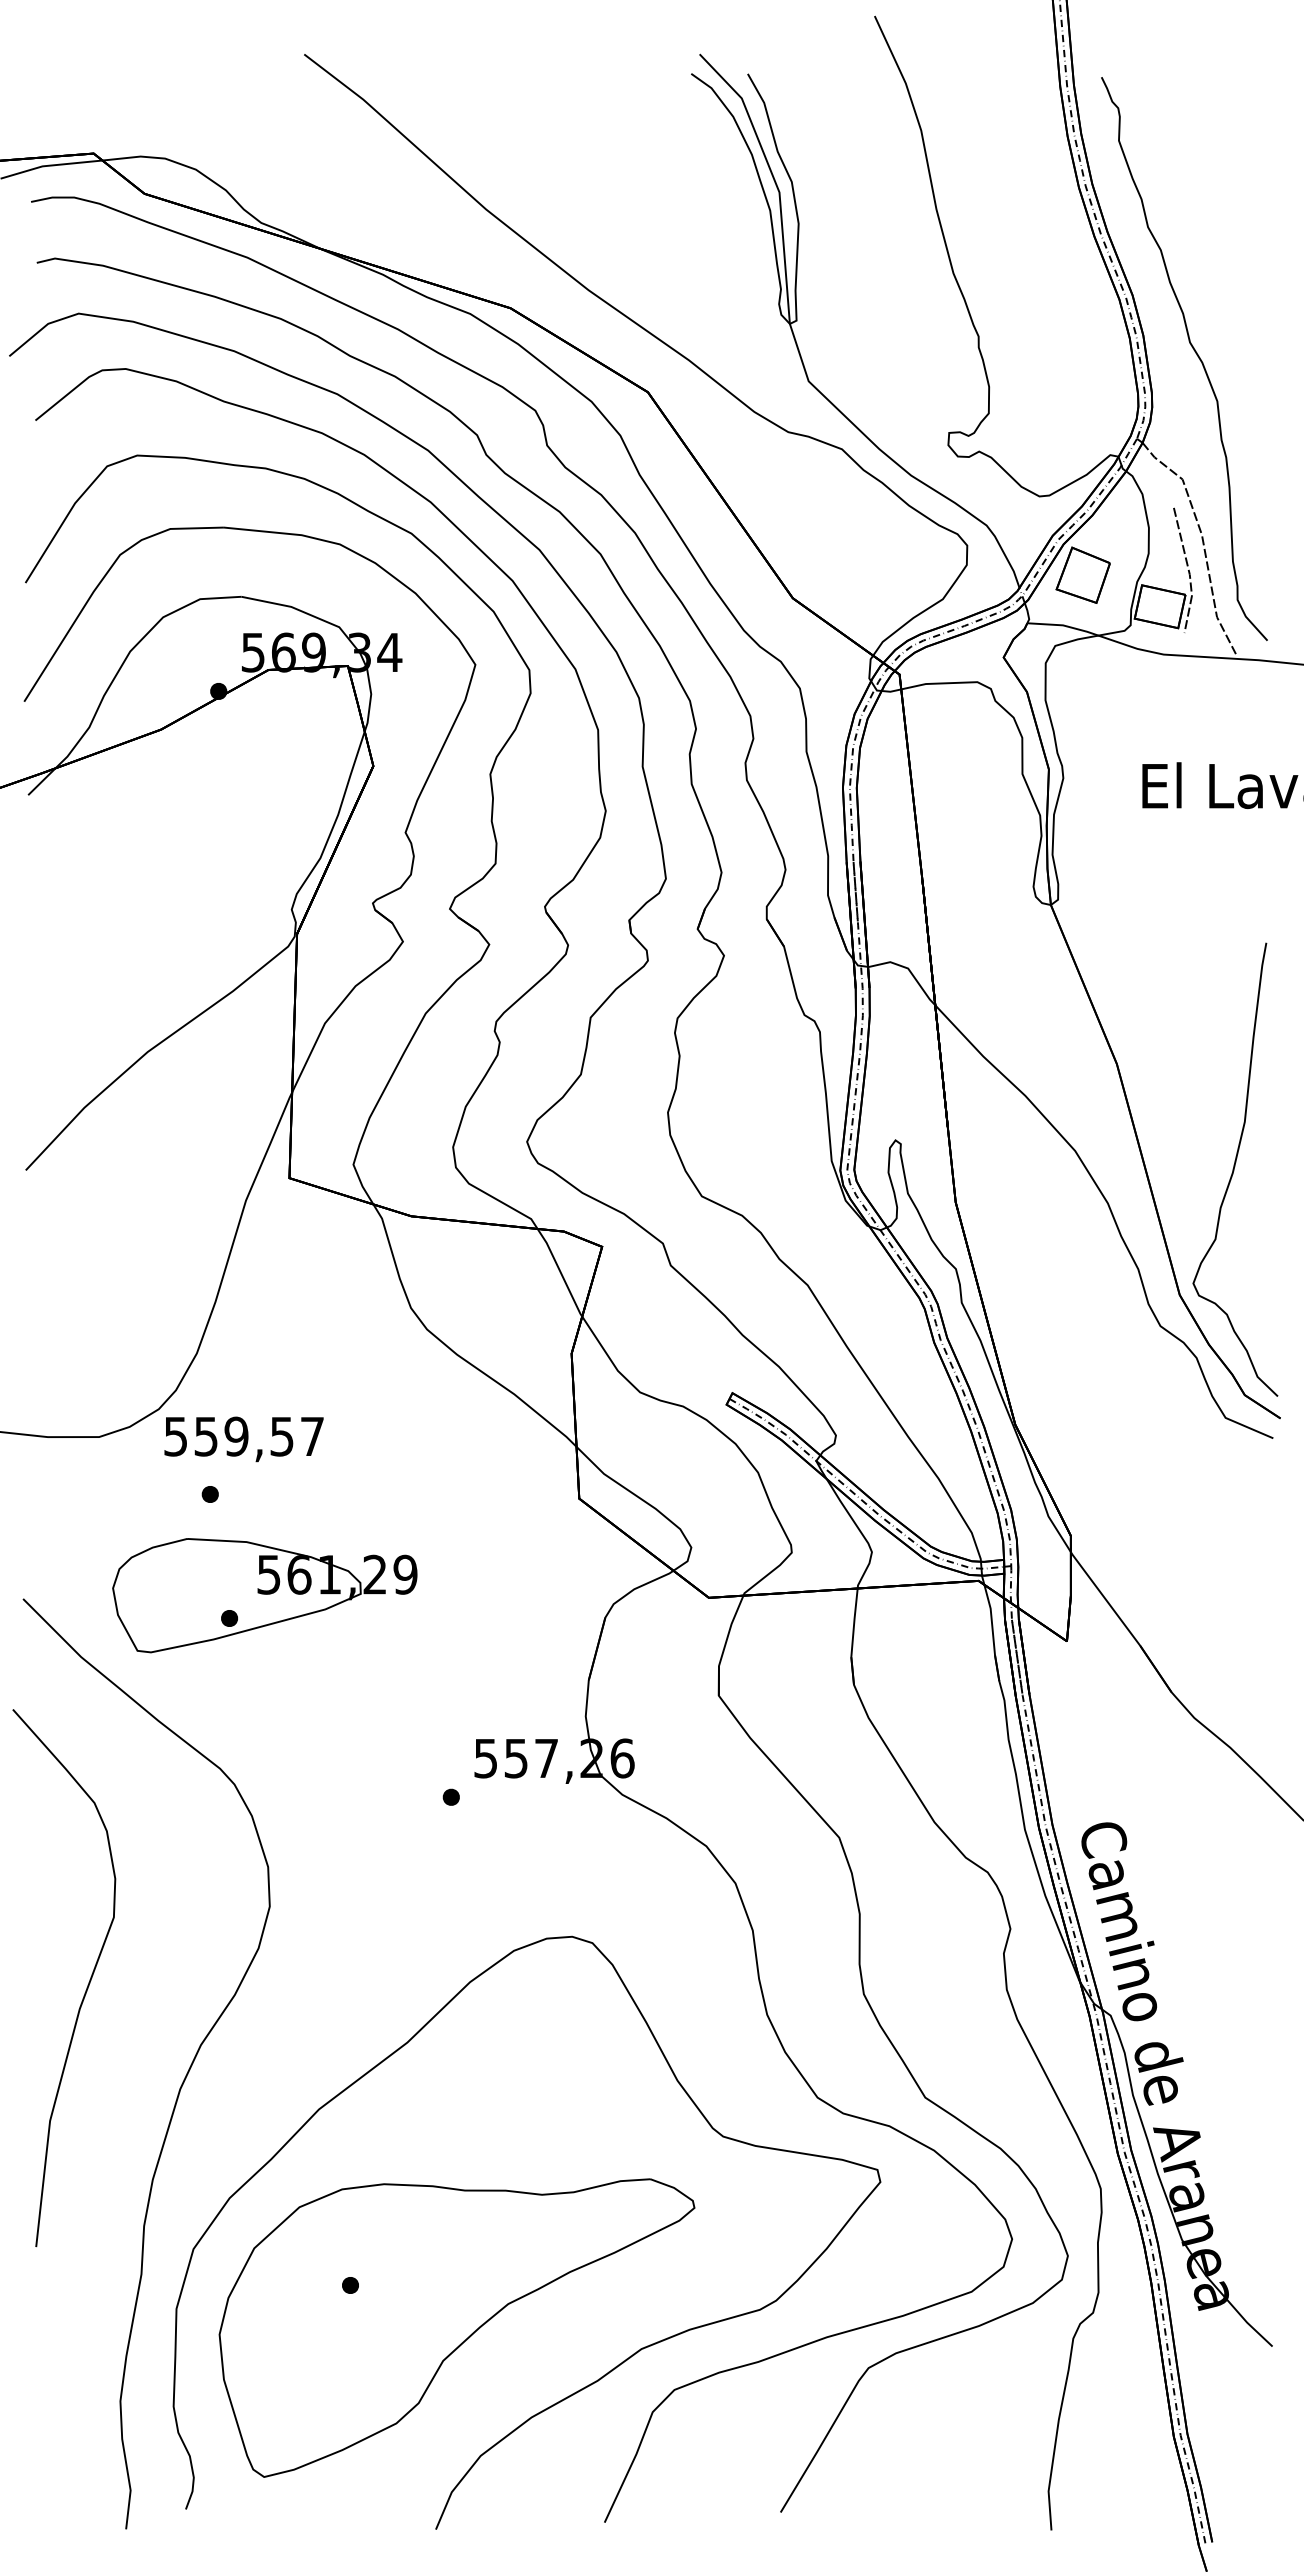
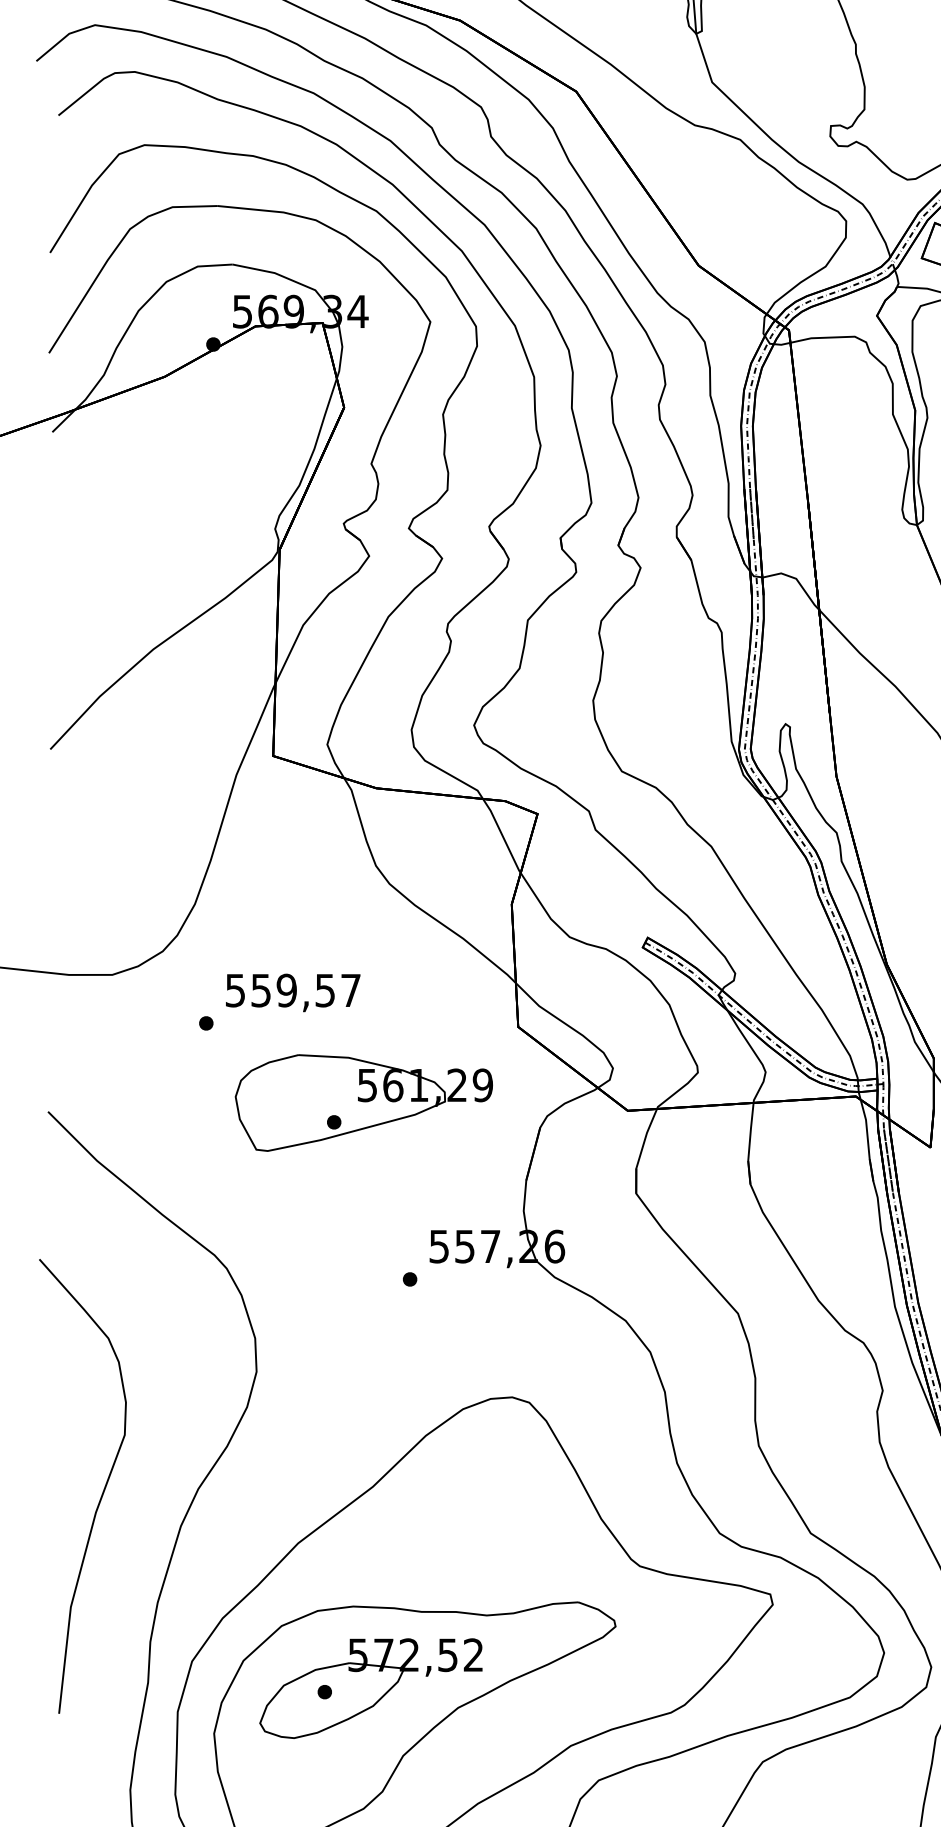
text: (243, 1439) -> (292, 993), moved
part: (264, 1595) -> (363, 1102), moved
curve: (86, 1987) -> (101, 1494), moved
part: (404, 2280) -> (370, 1687), added

